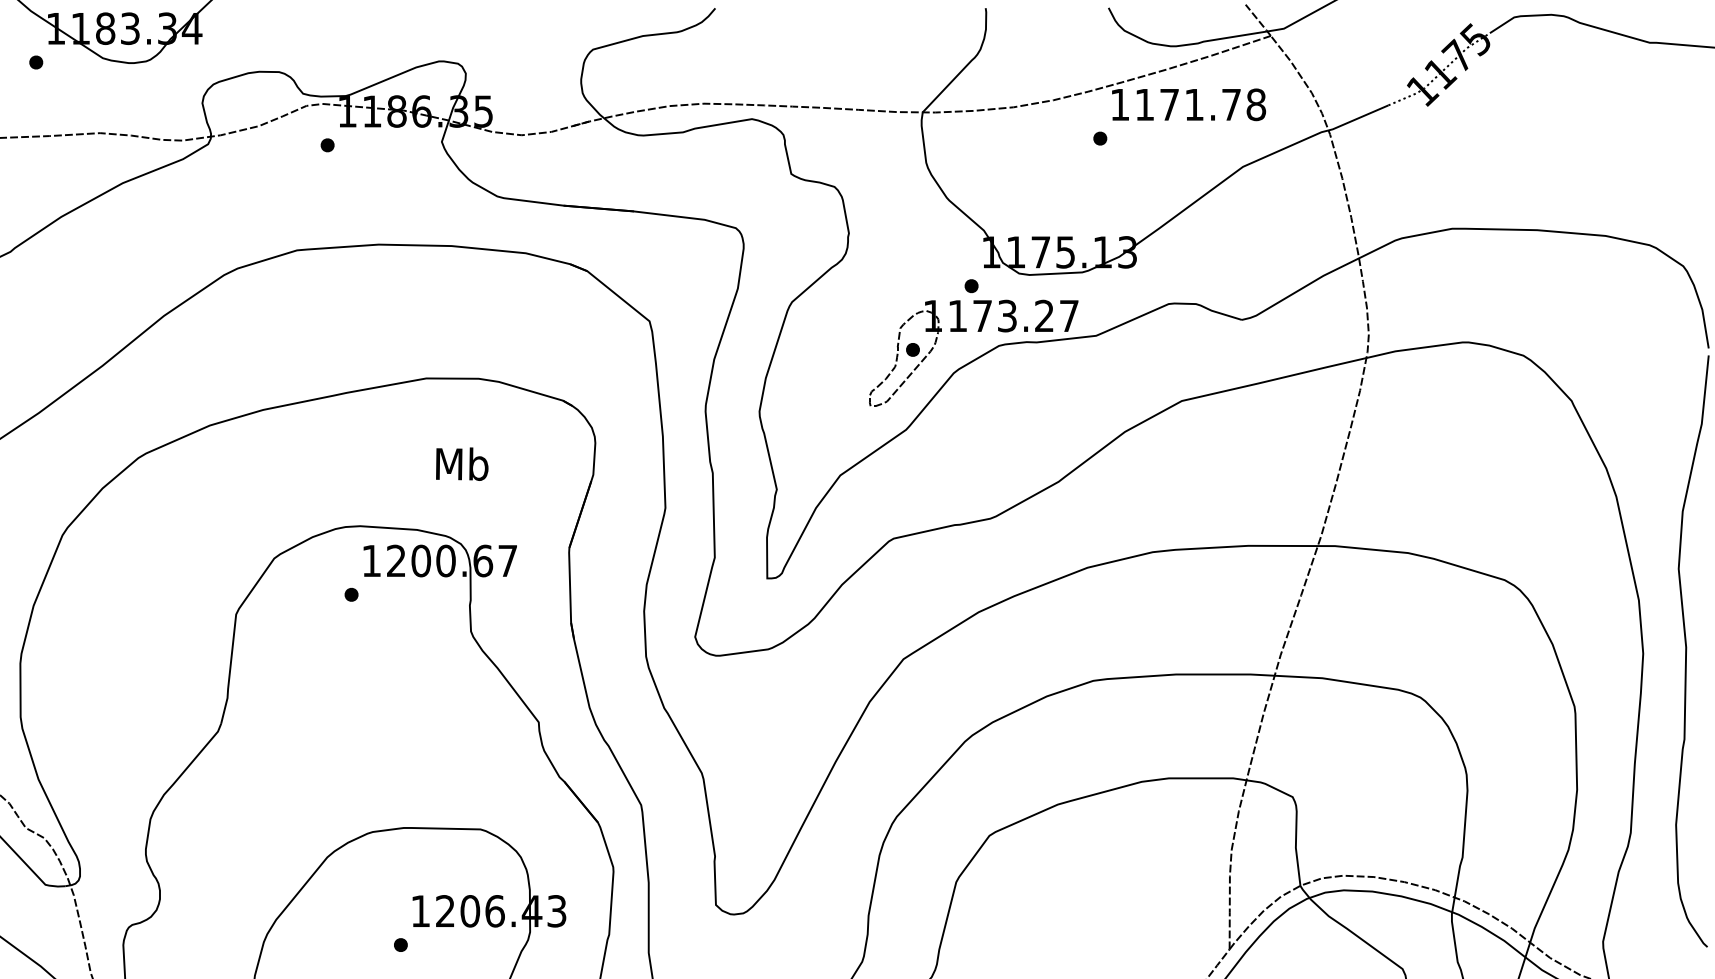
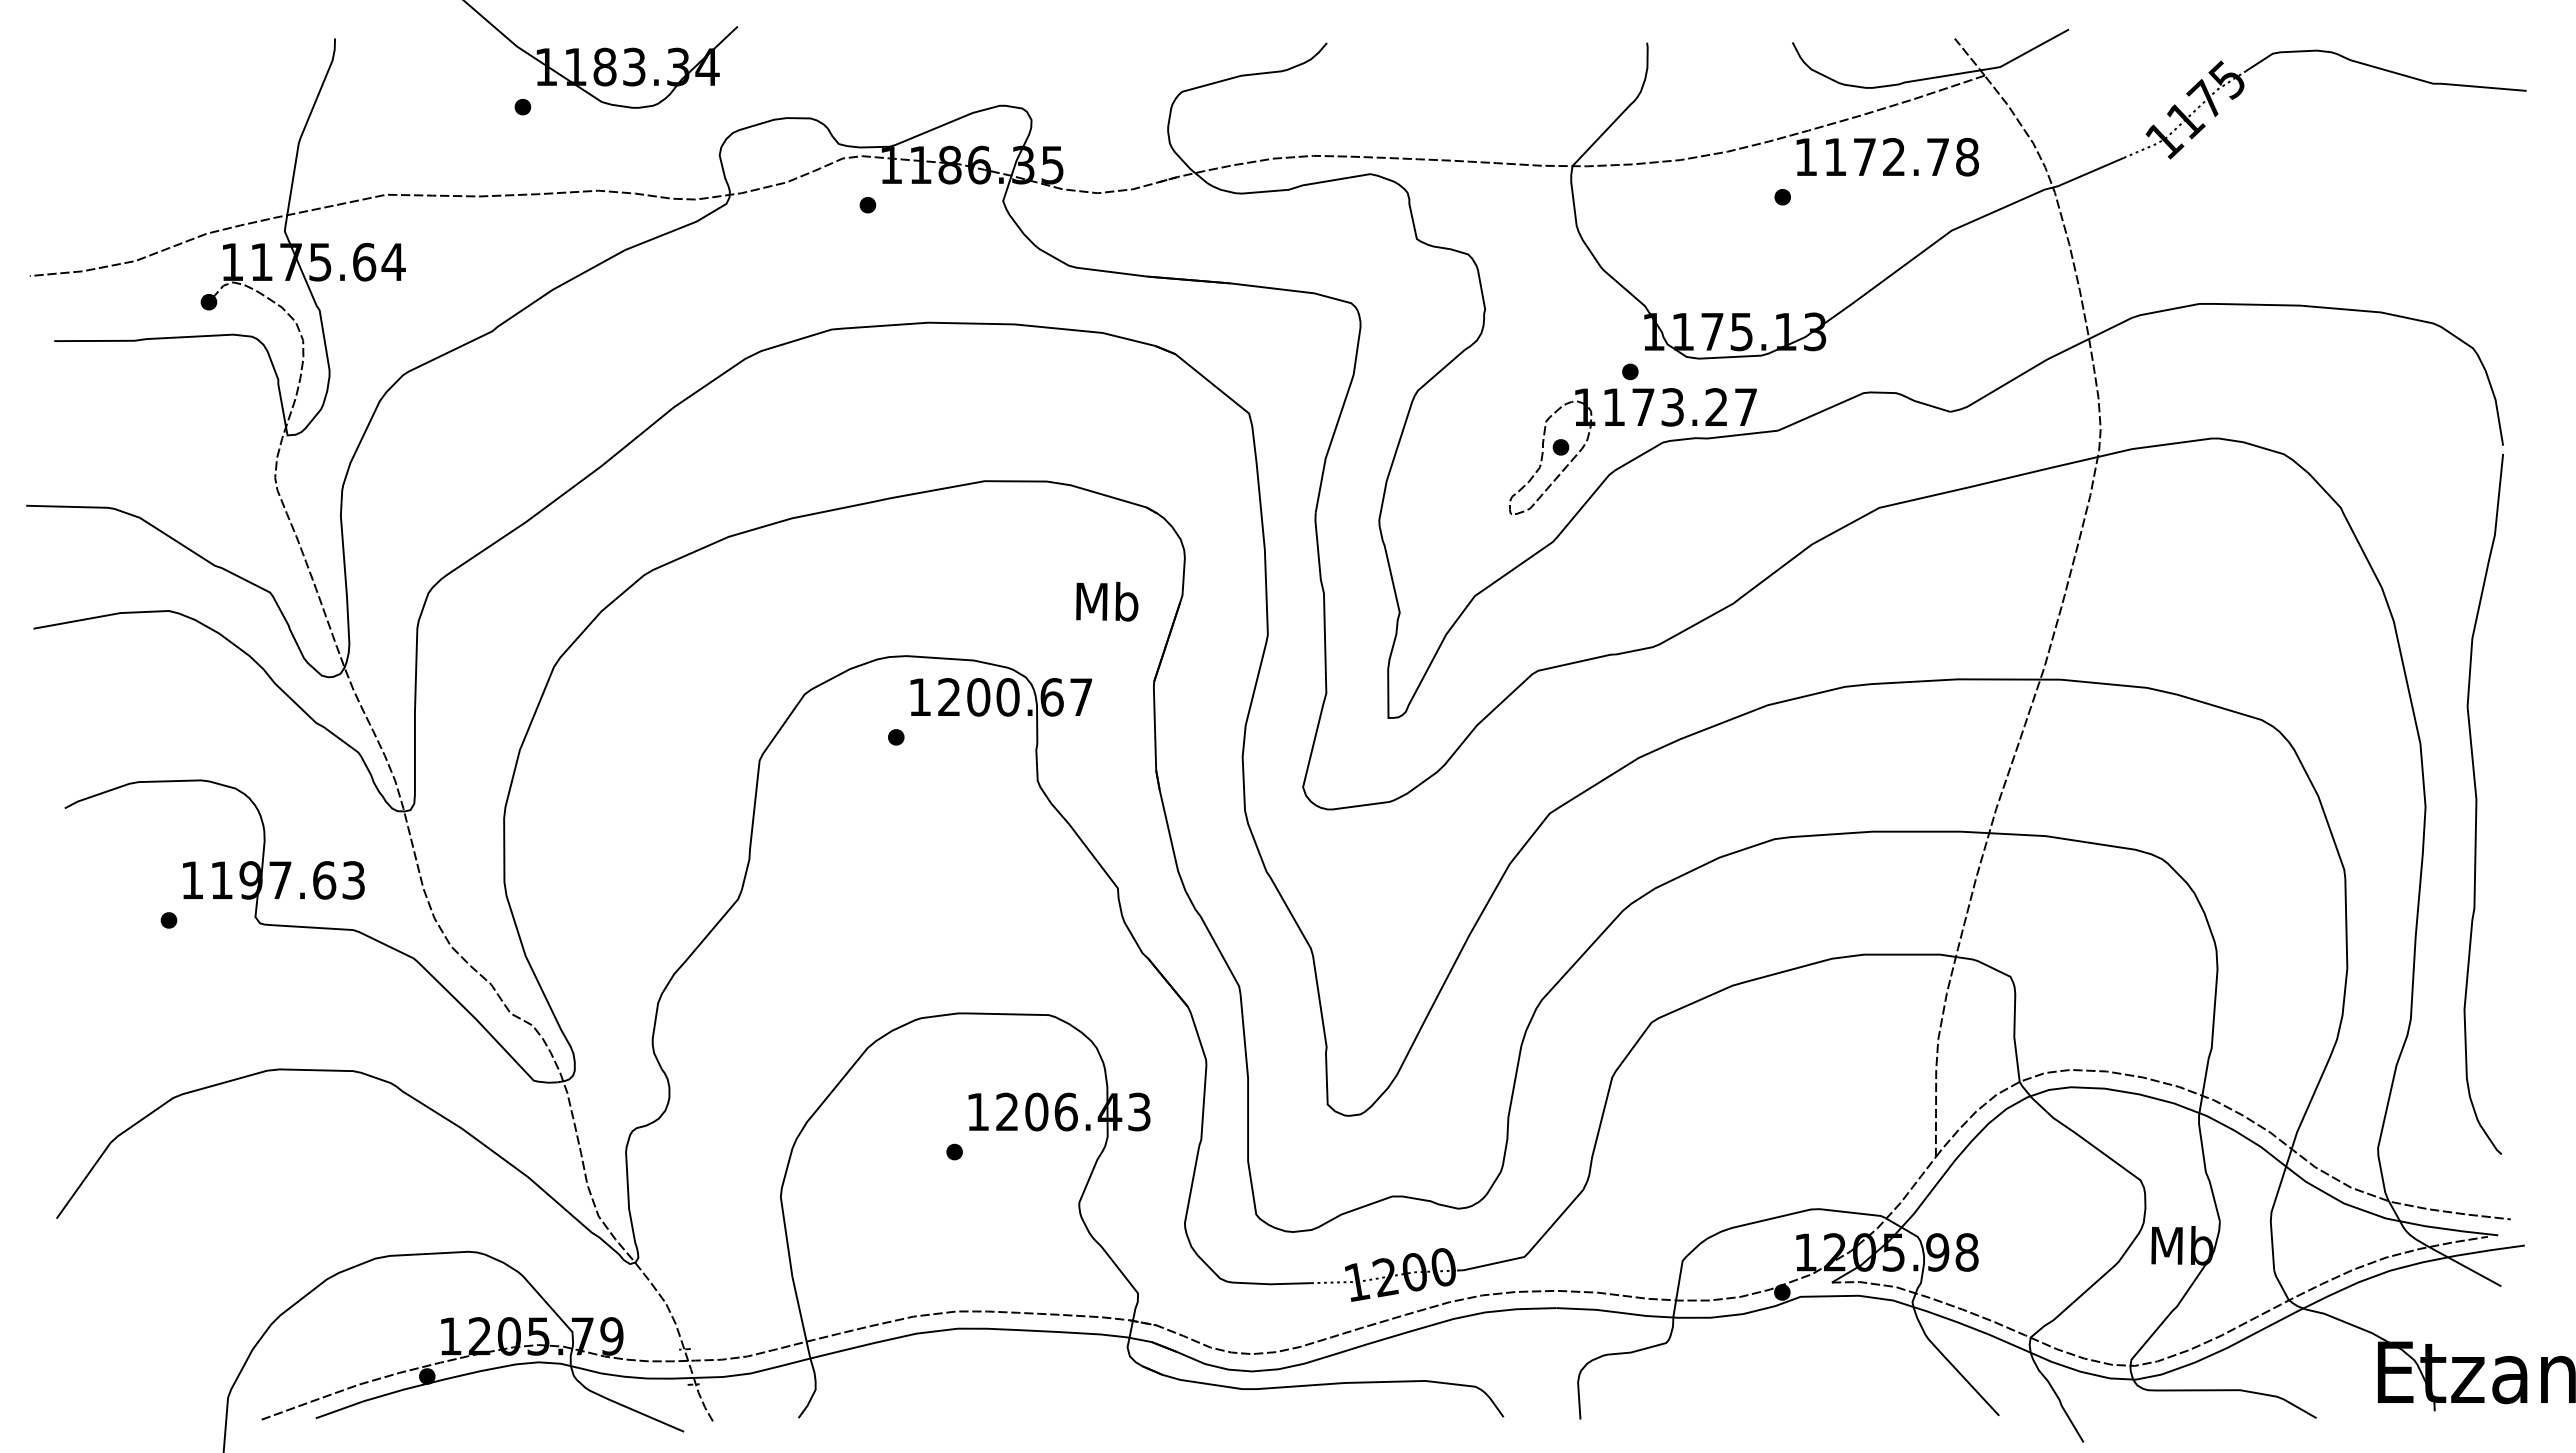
text: (1193, 104) -> (1893, 156), 1171.78 -> 1172.78
text: (462, 464) -> (1107, 601), moved

